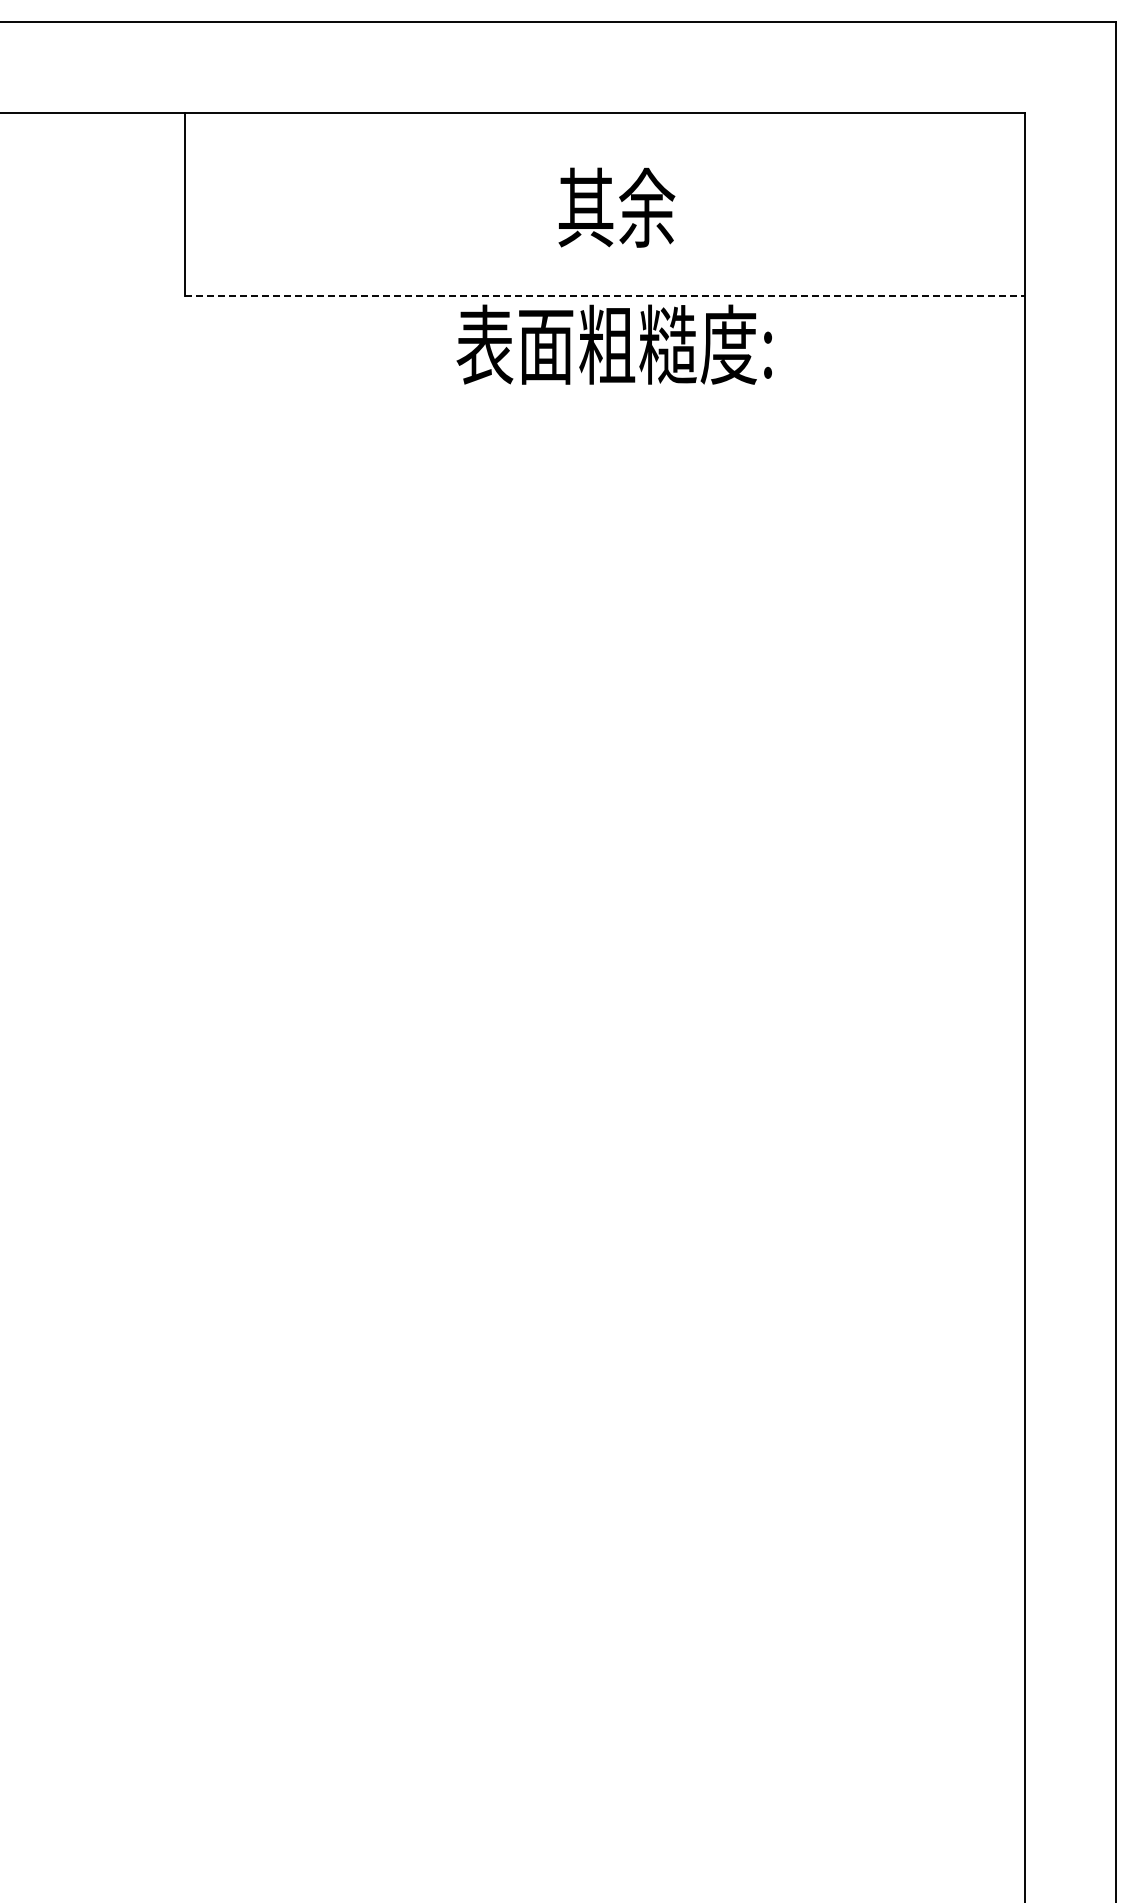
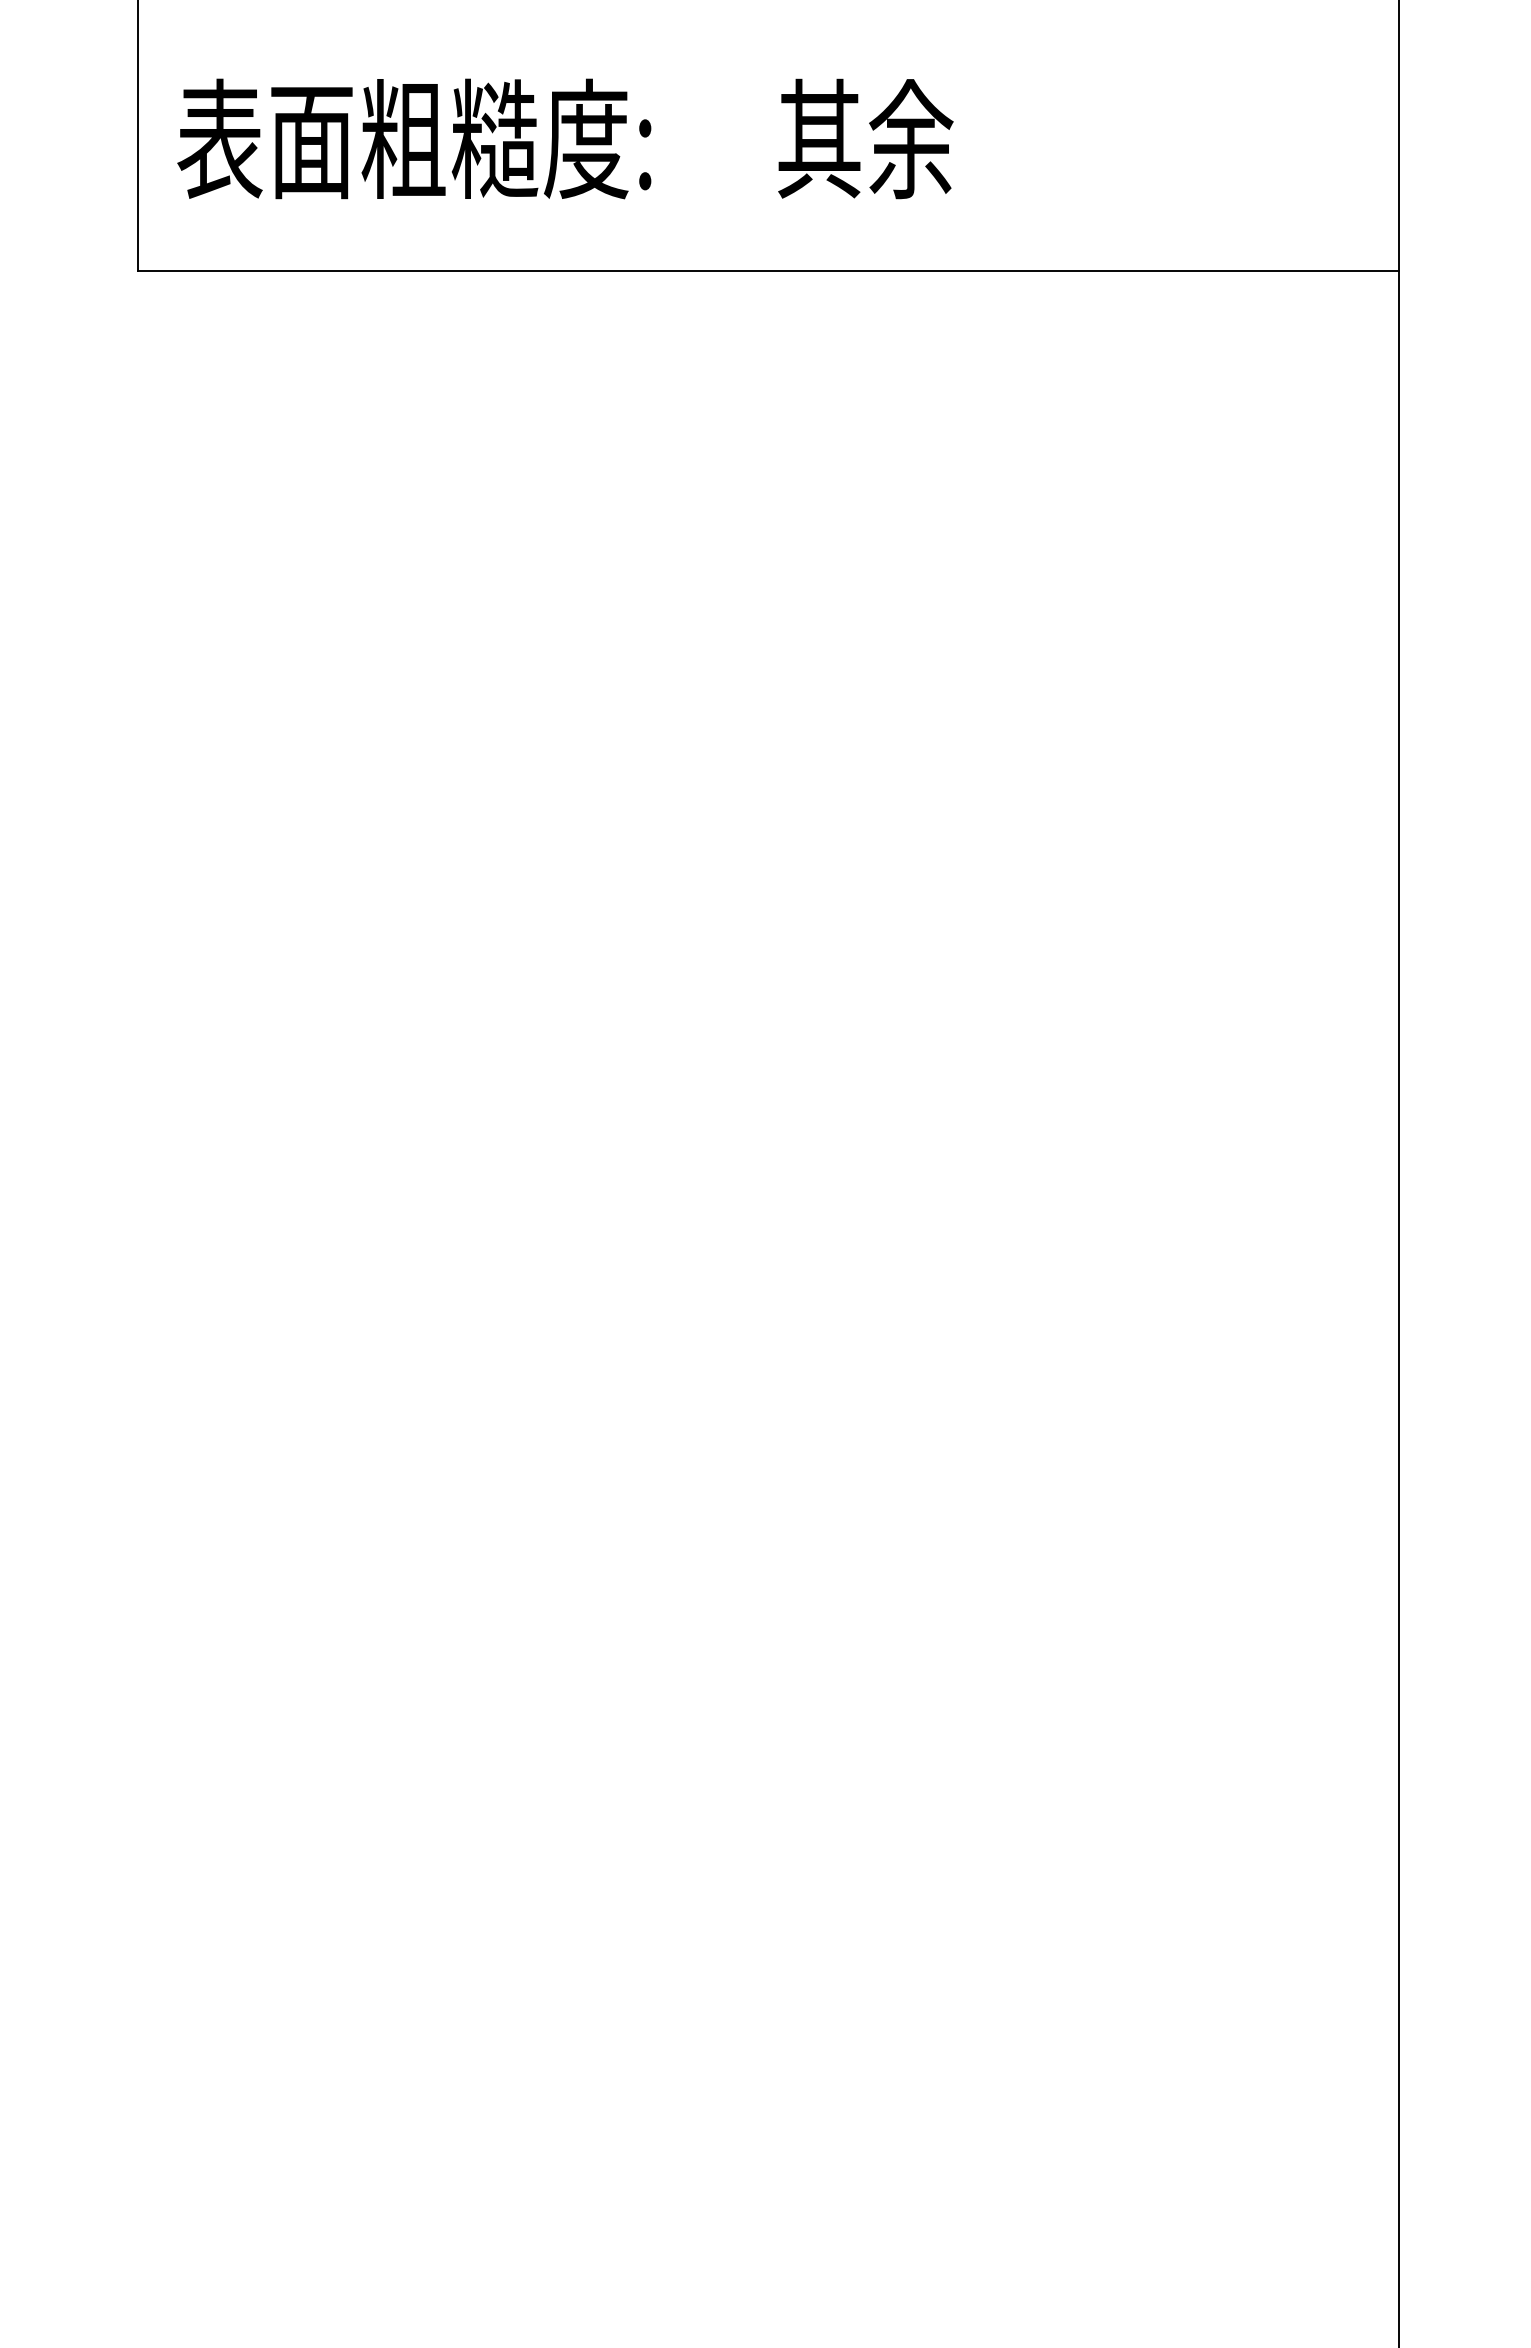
text: (616, 207) -> (865, 138), moved
line: (604, 295) -> (767, 270), dashed -> solid
text: (613, 344) -> (413, 138), moved

